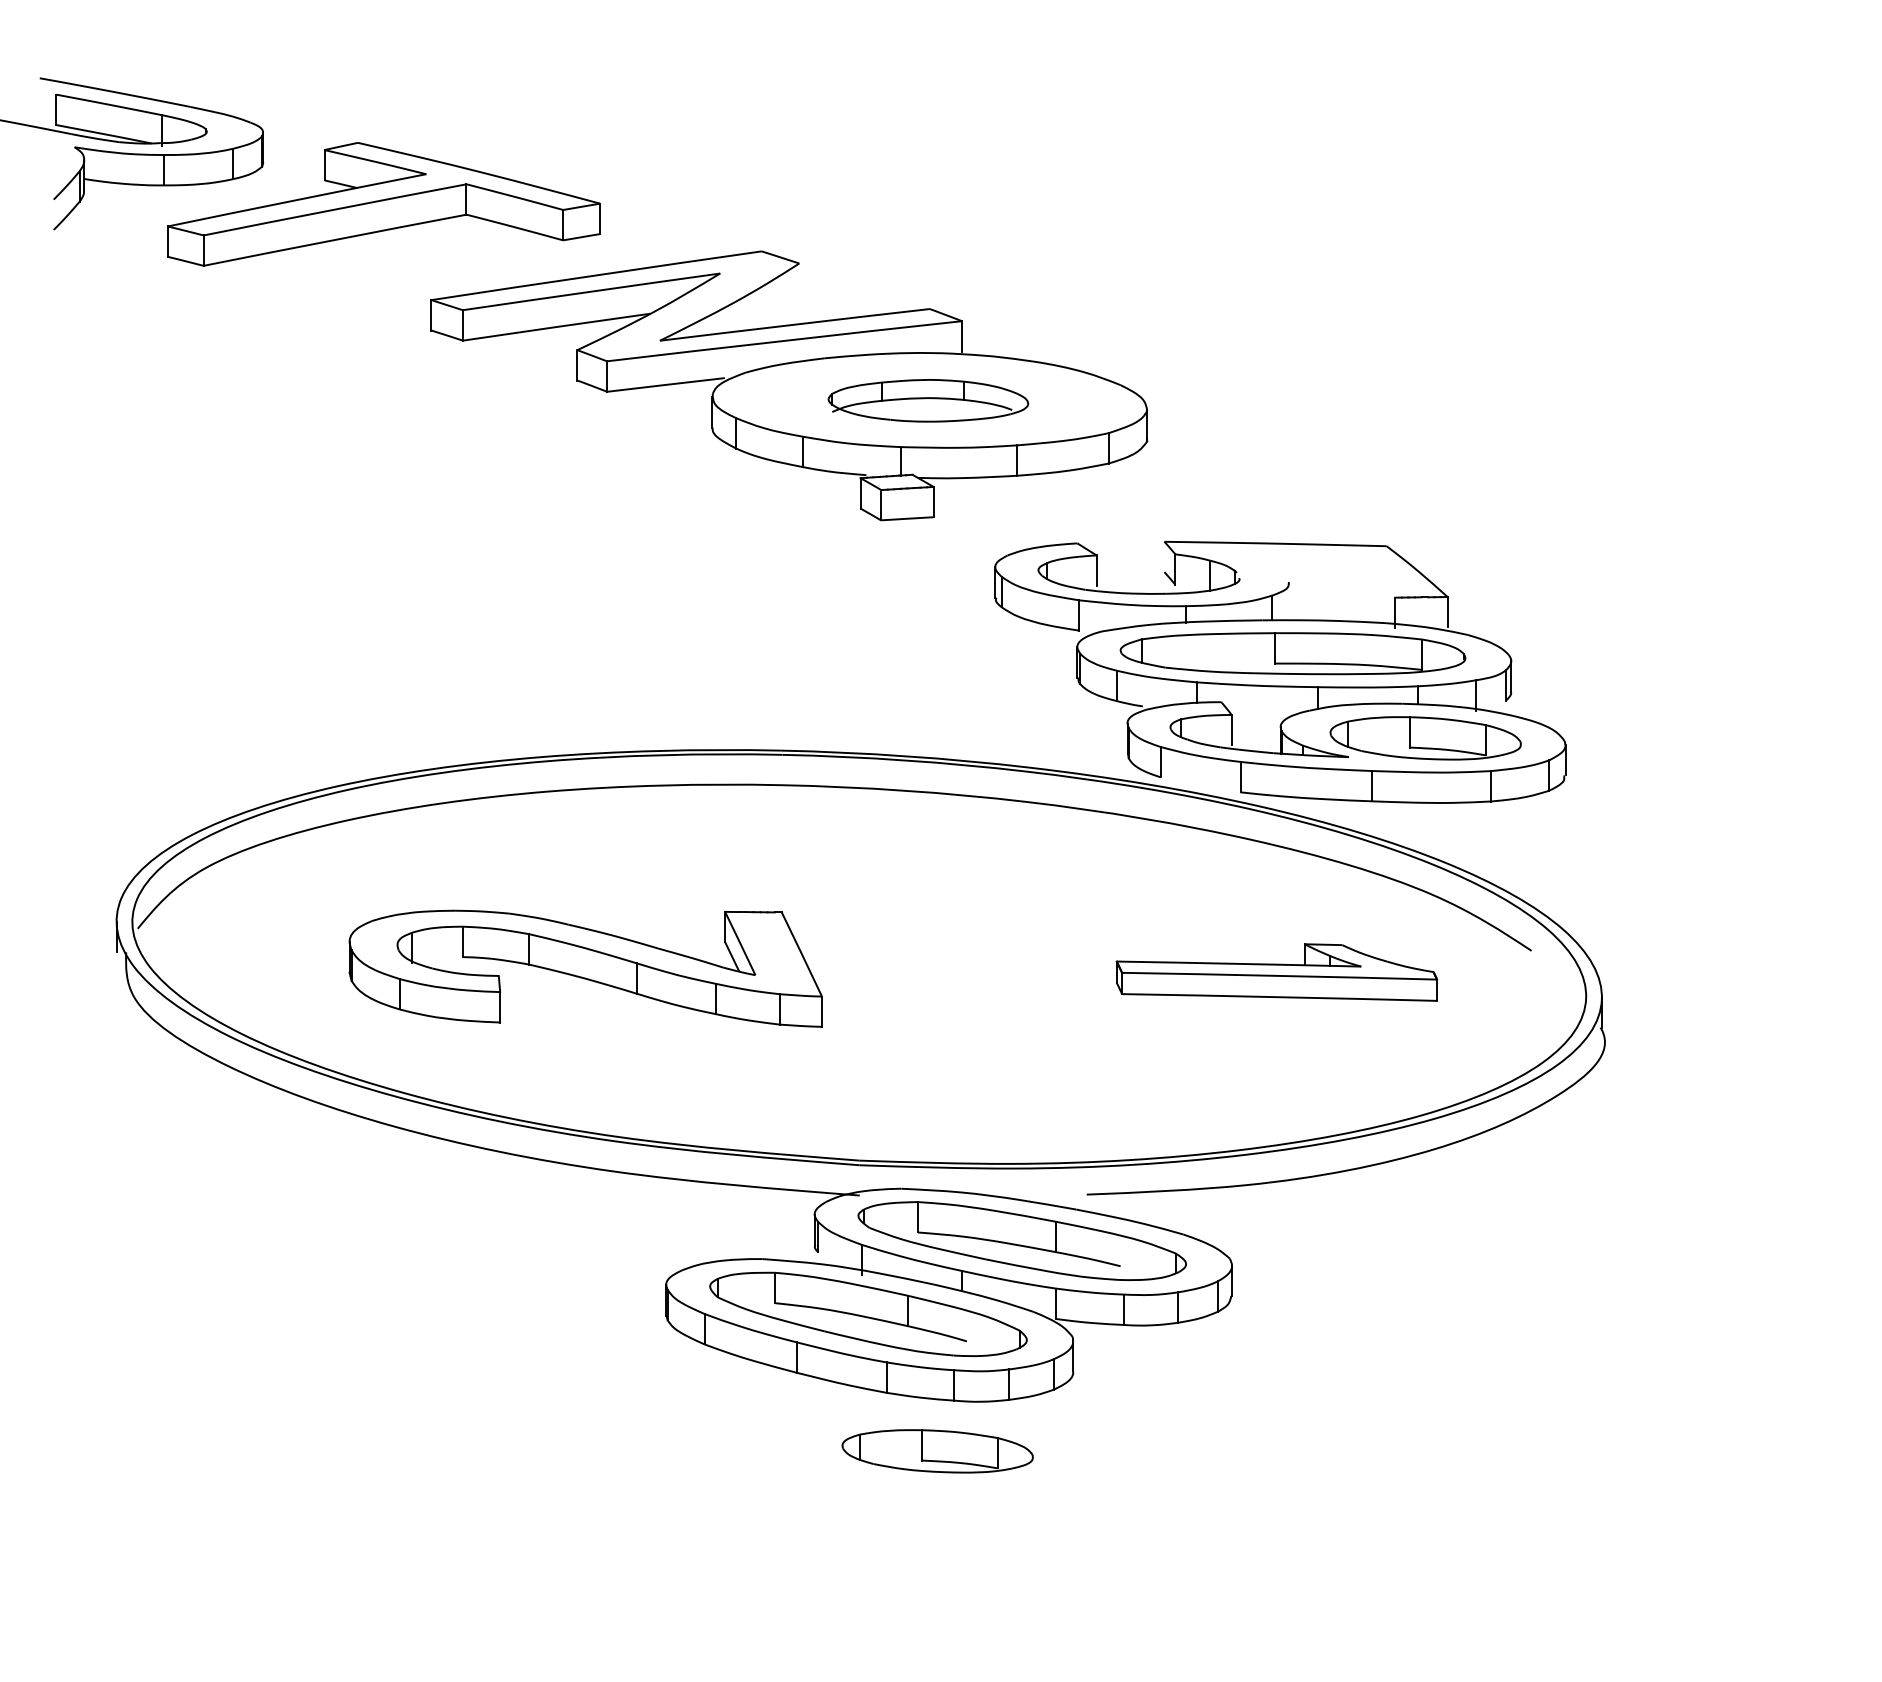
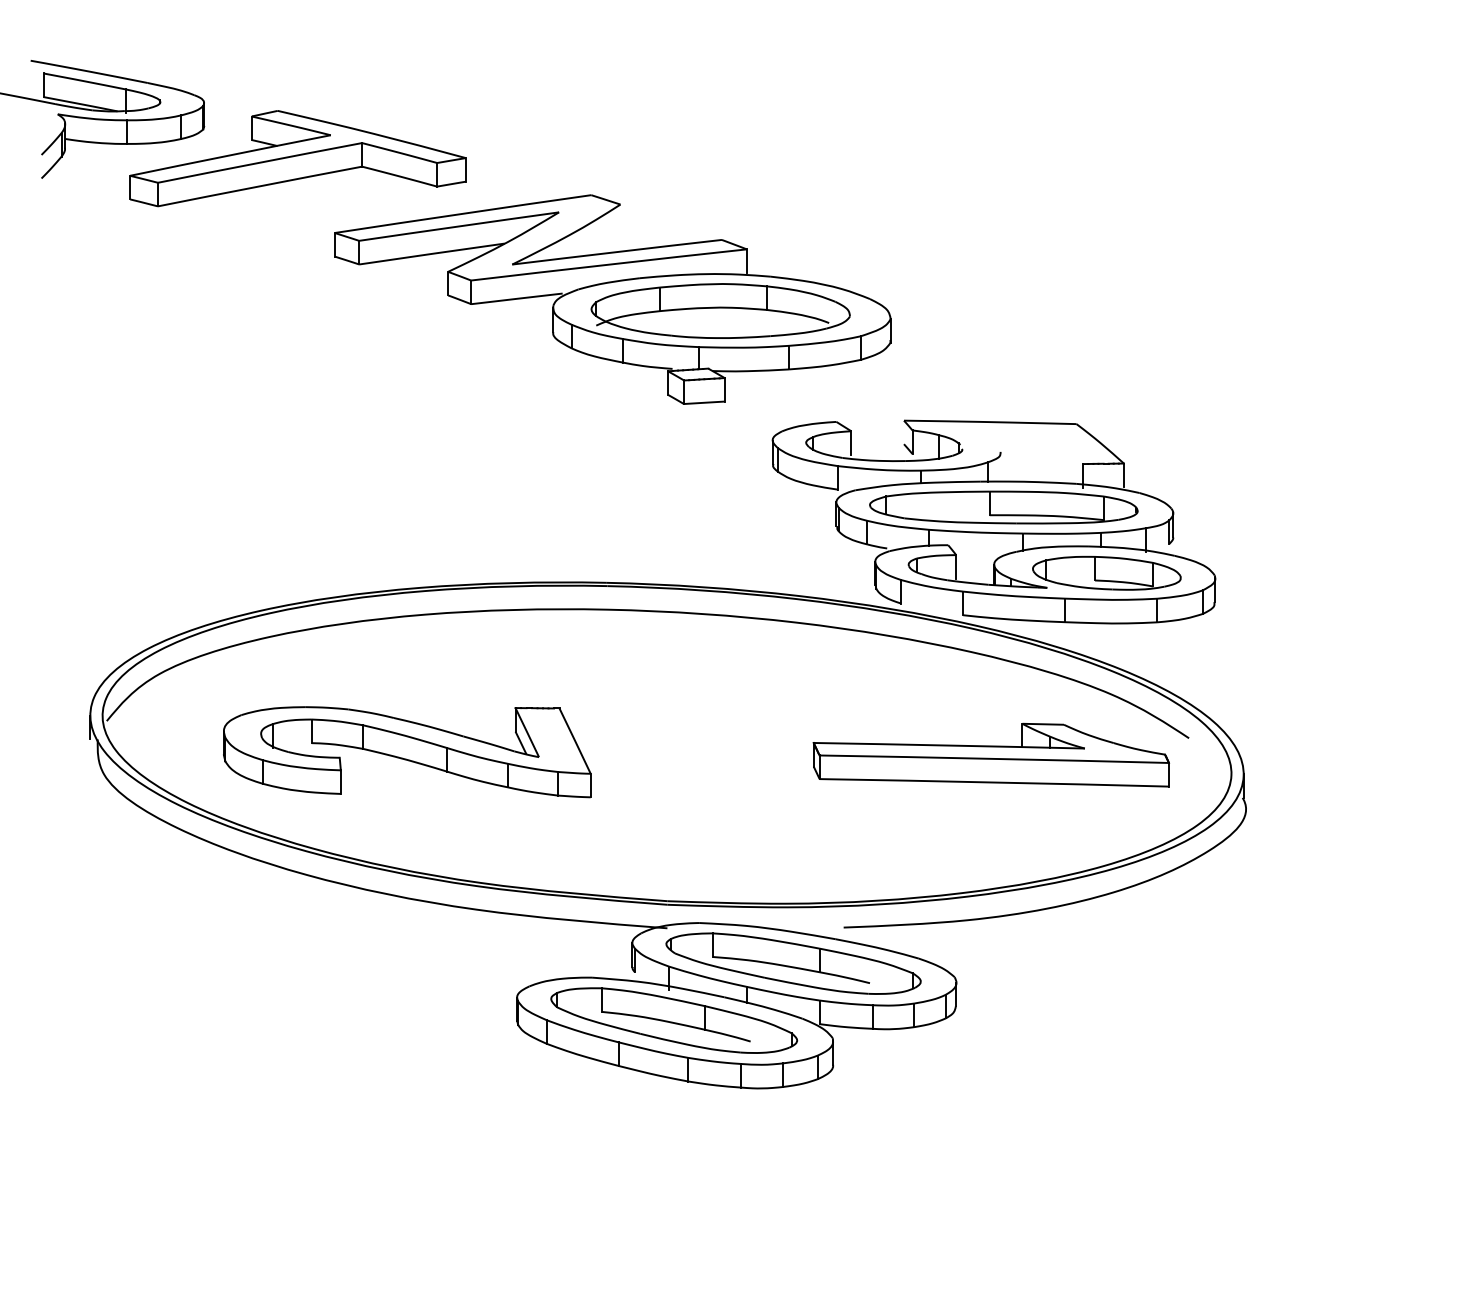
part: (928, 400) -> (720, 310), size x1.67
part: (585, 968) -> (407, 752), moved
part: (1276, 972) -> (991, 755), size x1.43
part: (937, 1451) -> (727, 1127), removed

